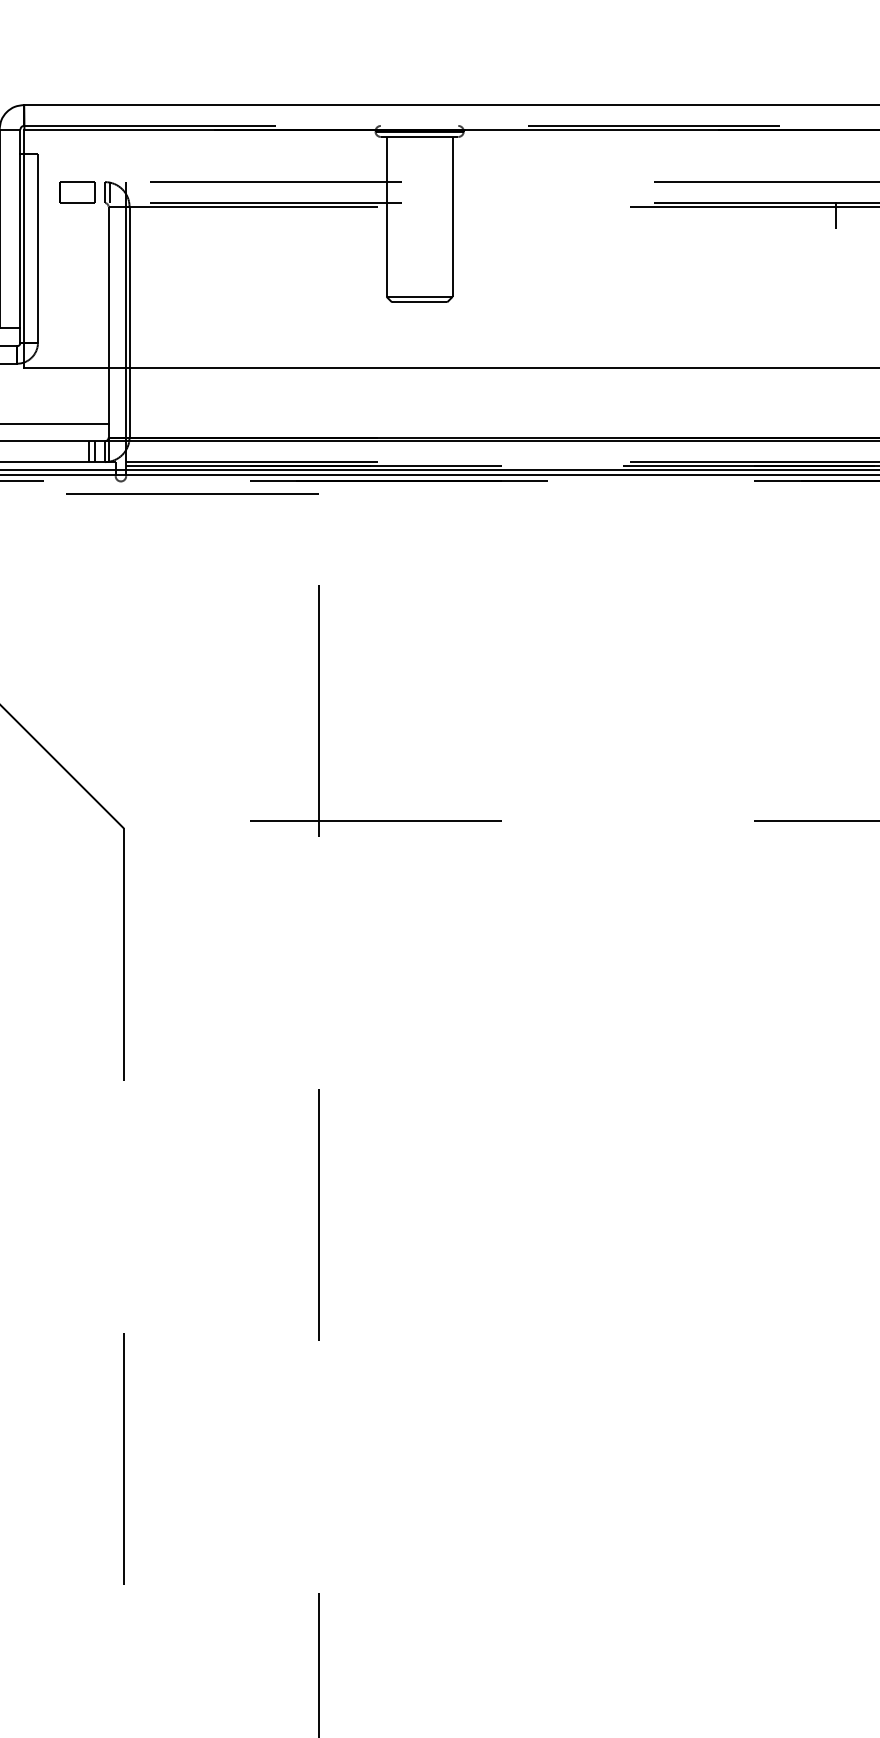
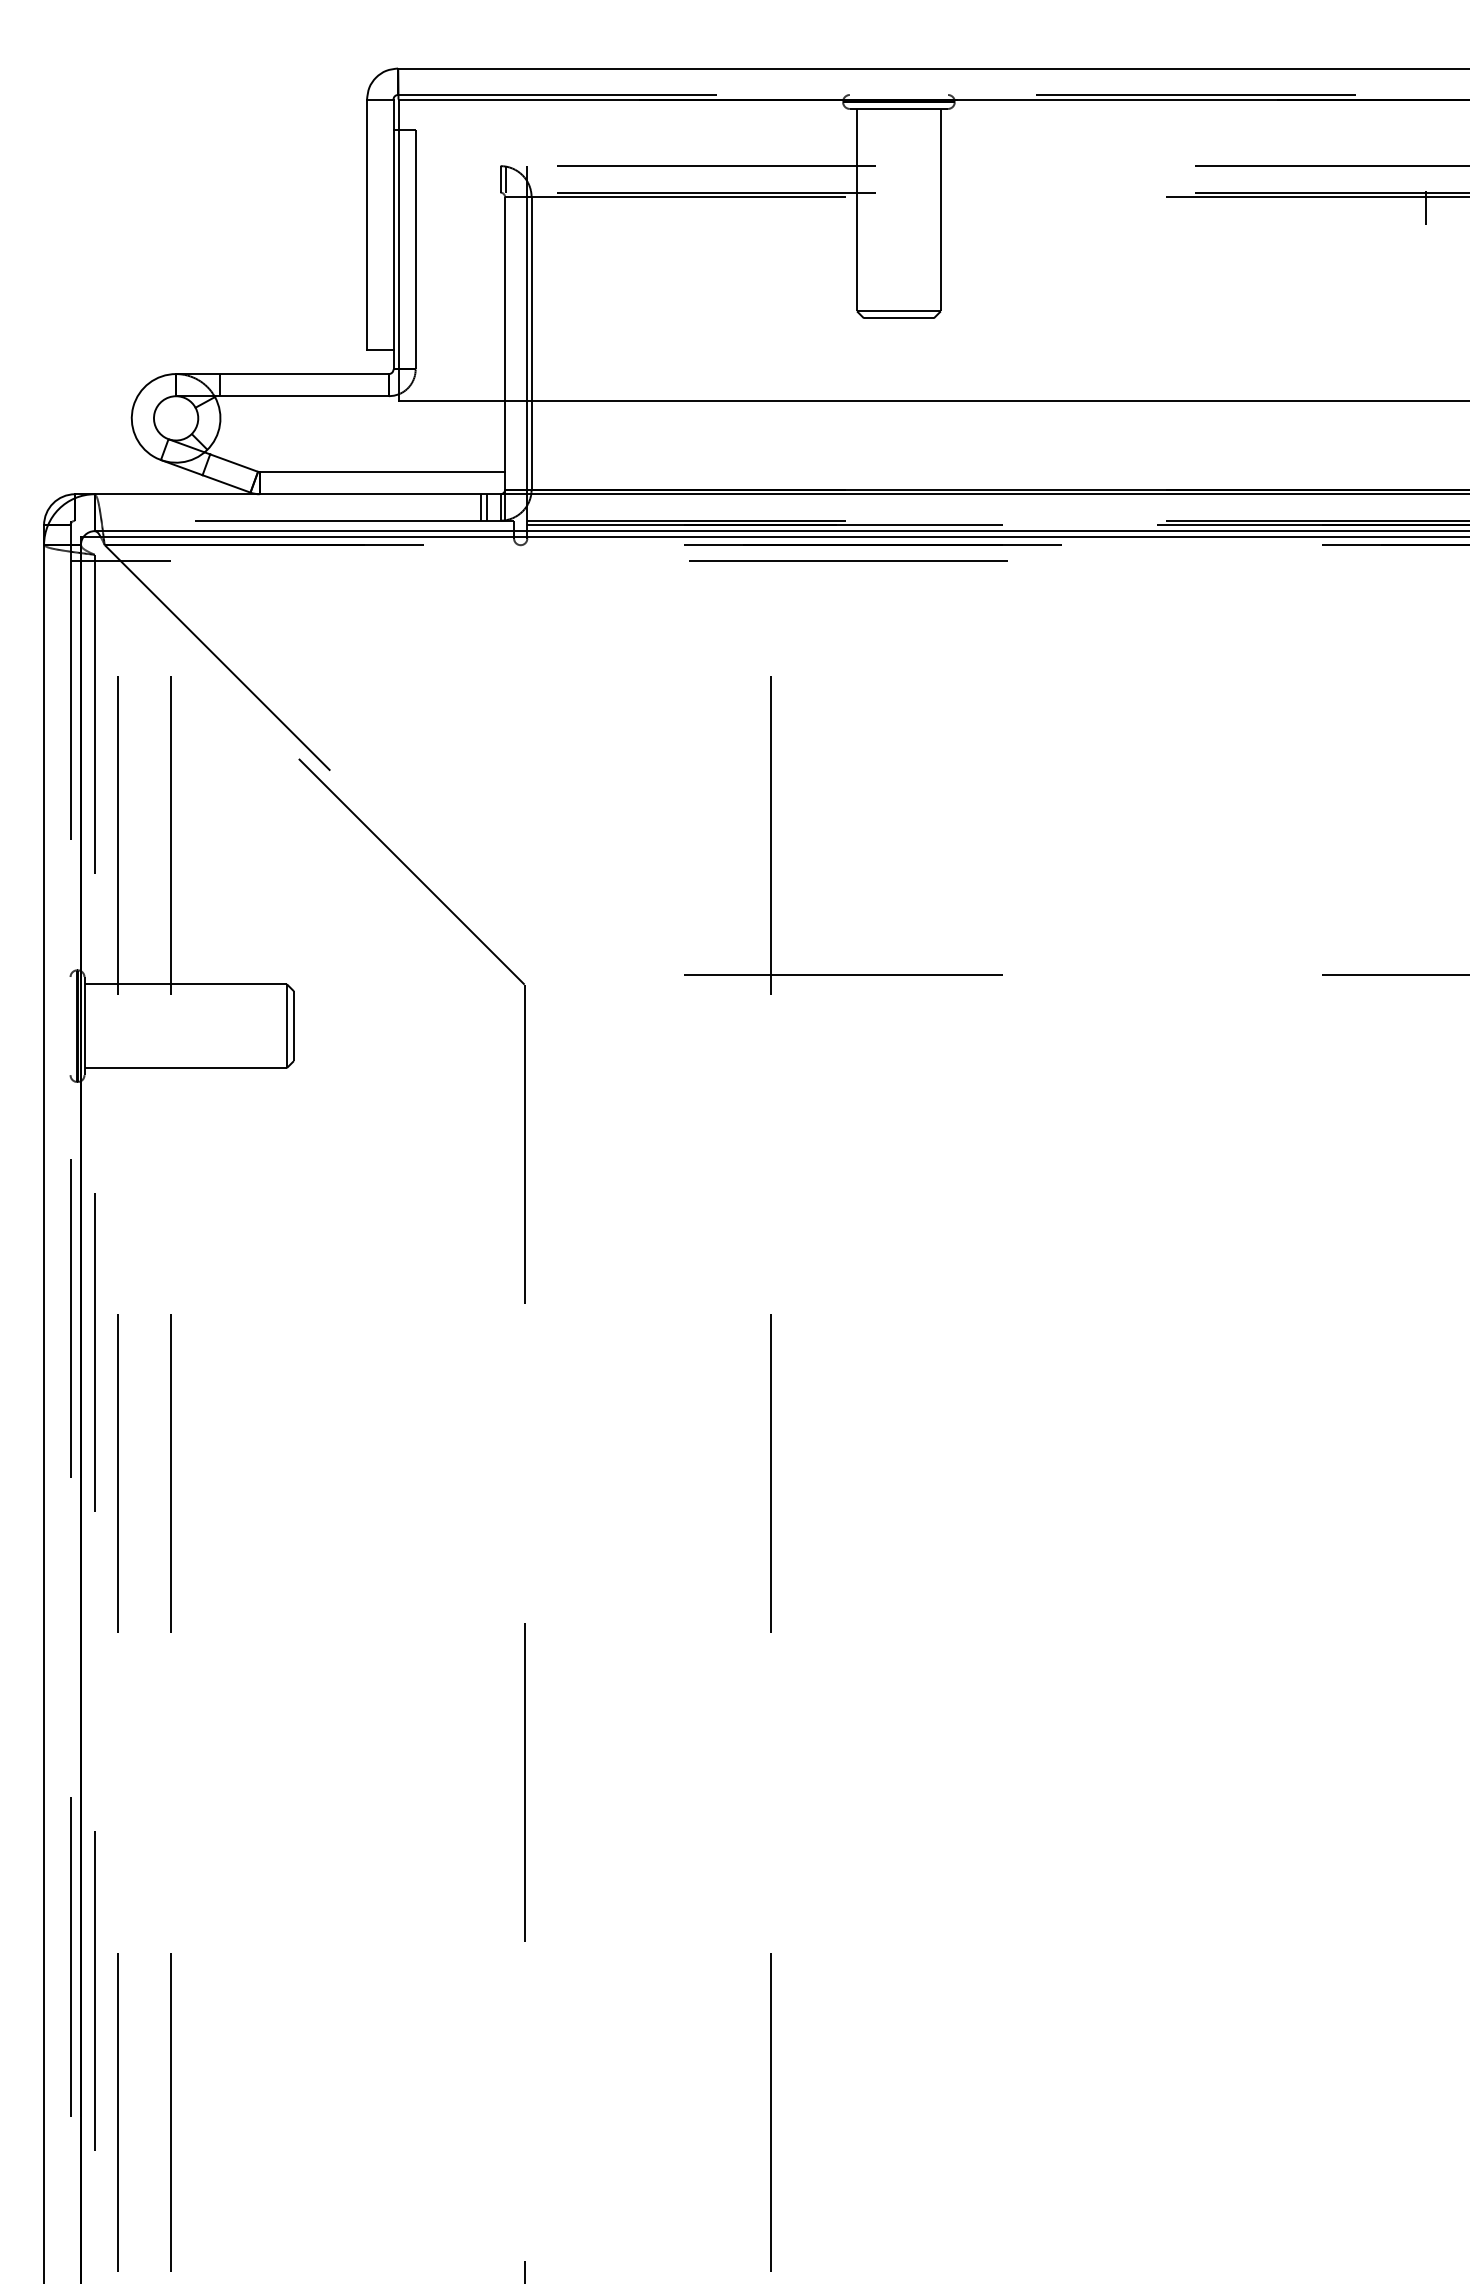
part: (77, 192) -> (465, 179), removed
line: (192, 493) -> (848, 560), moved

